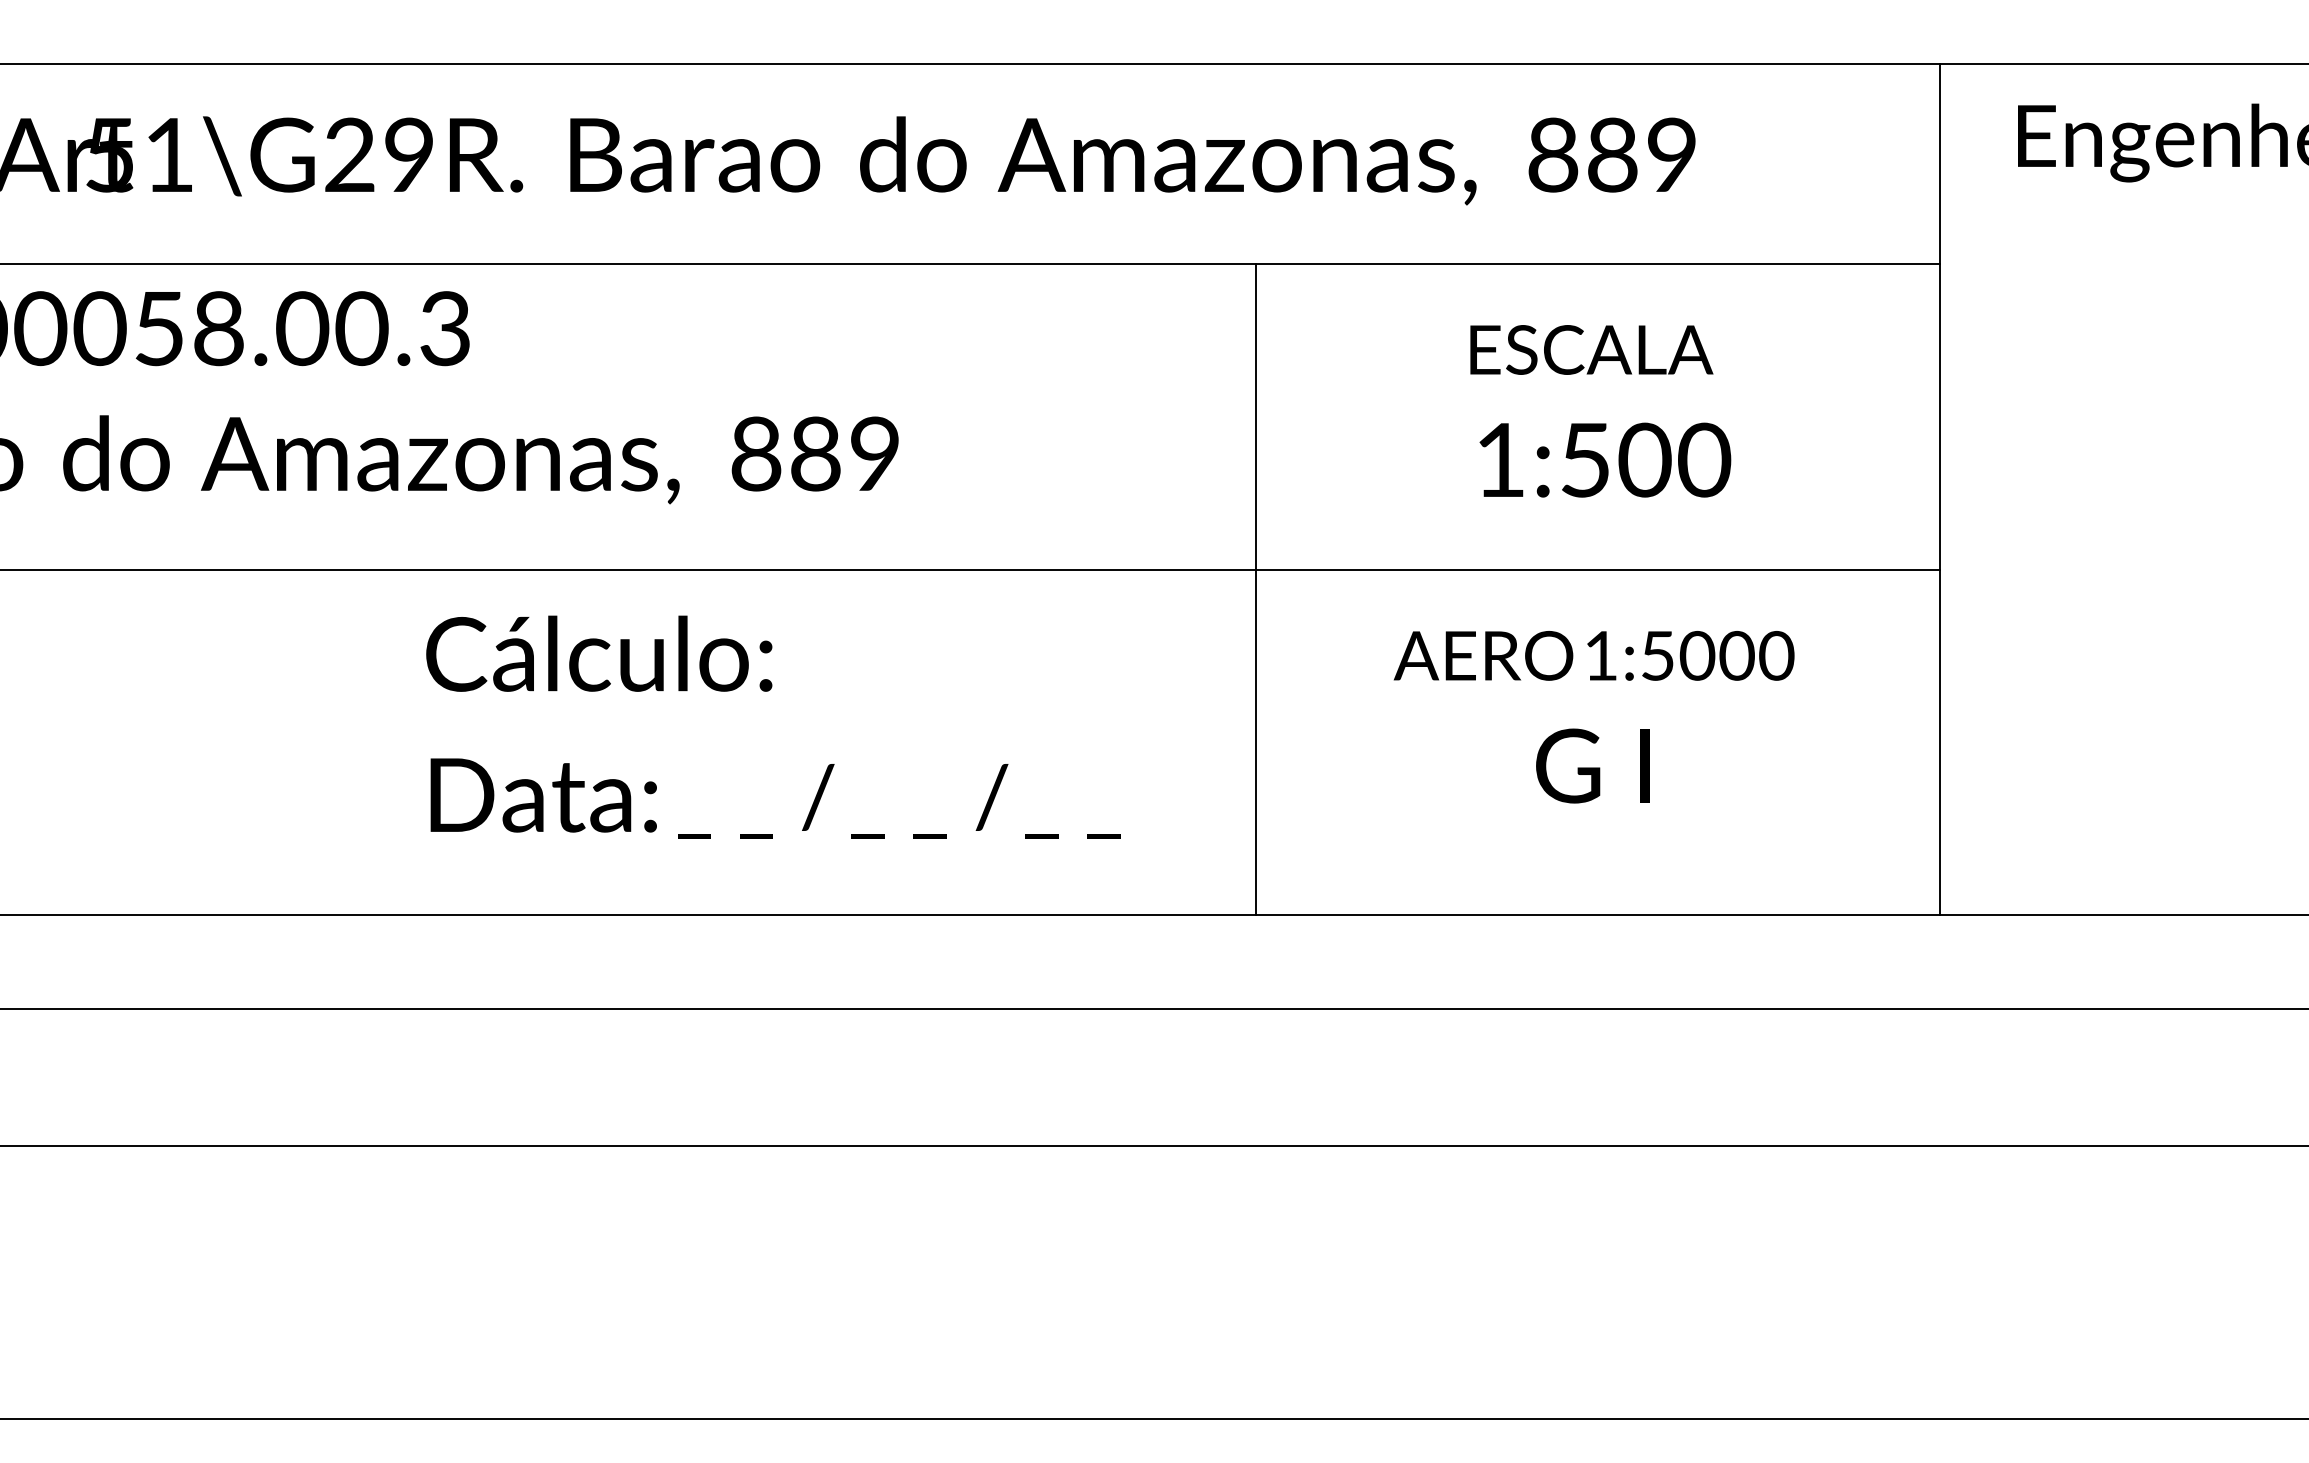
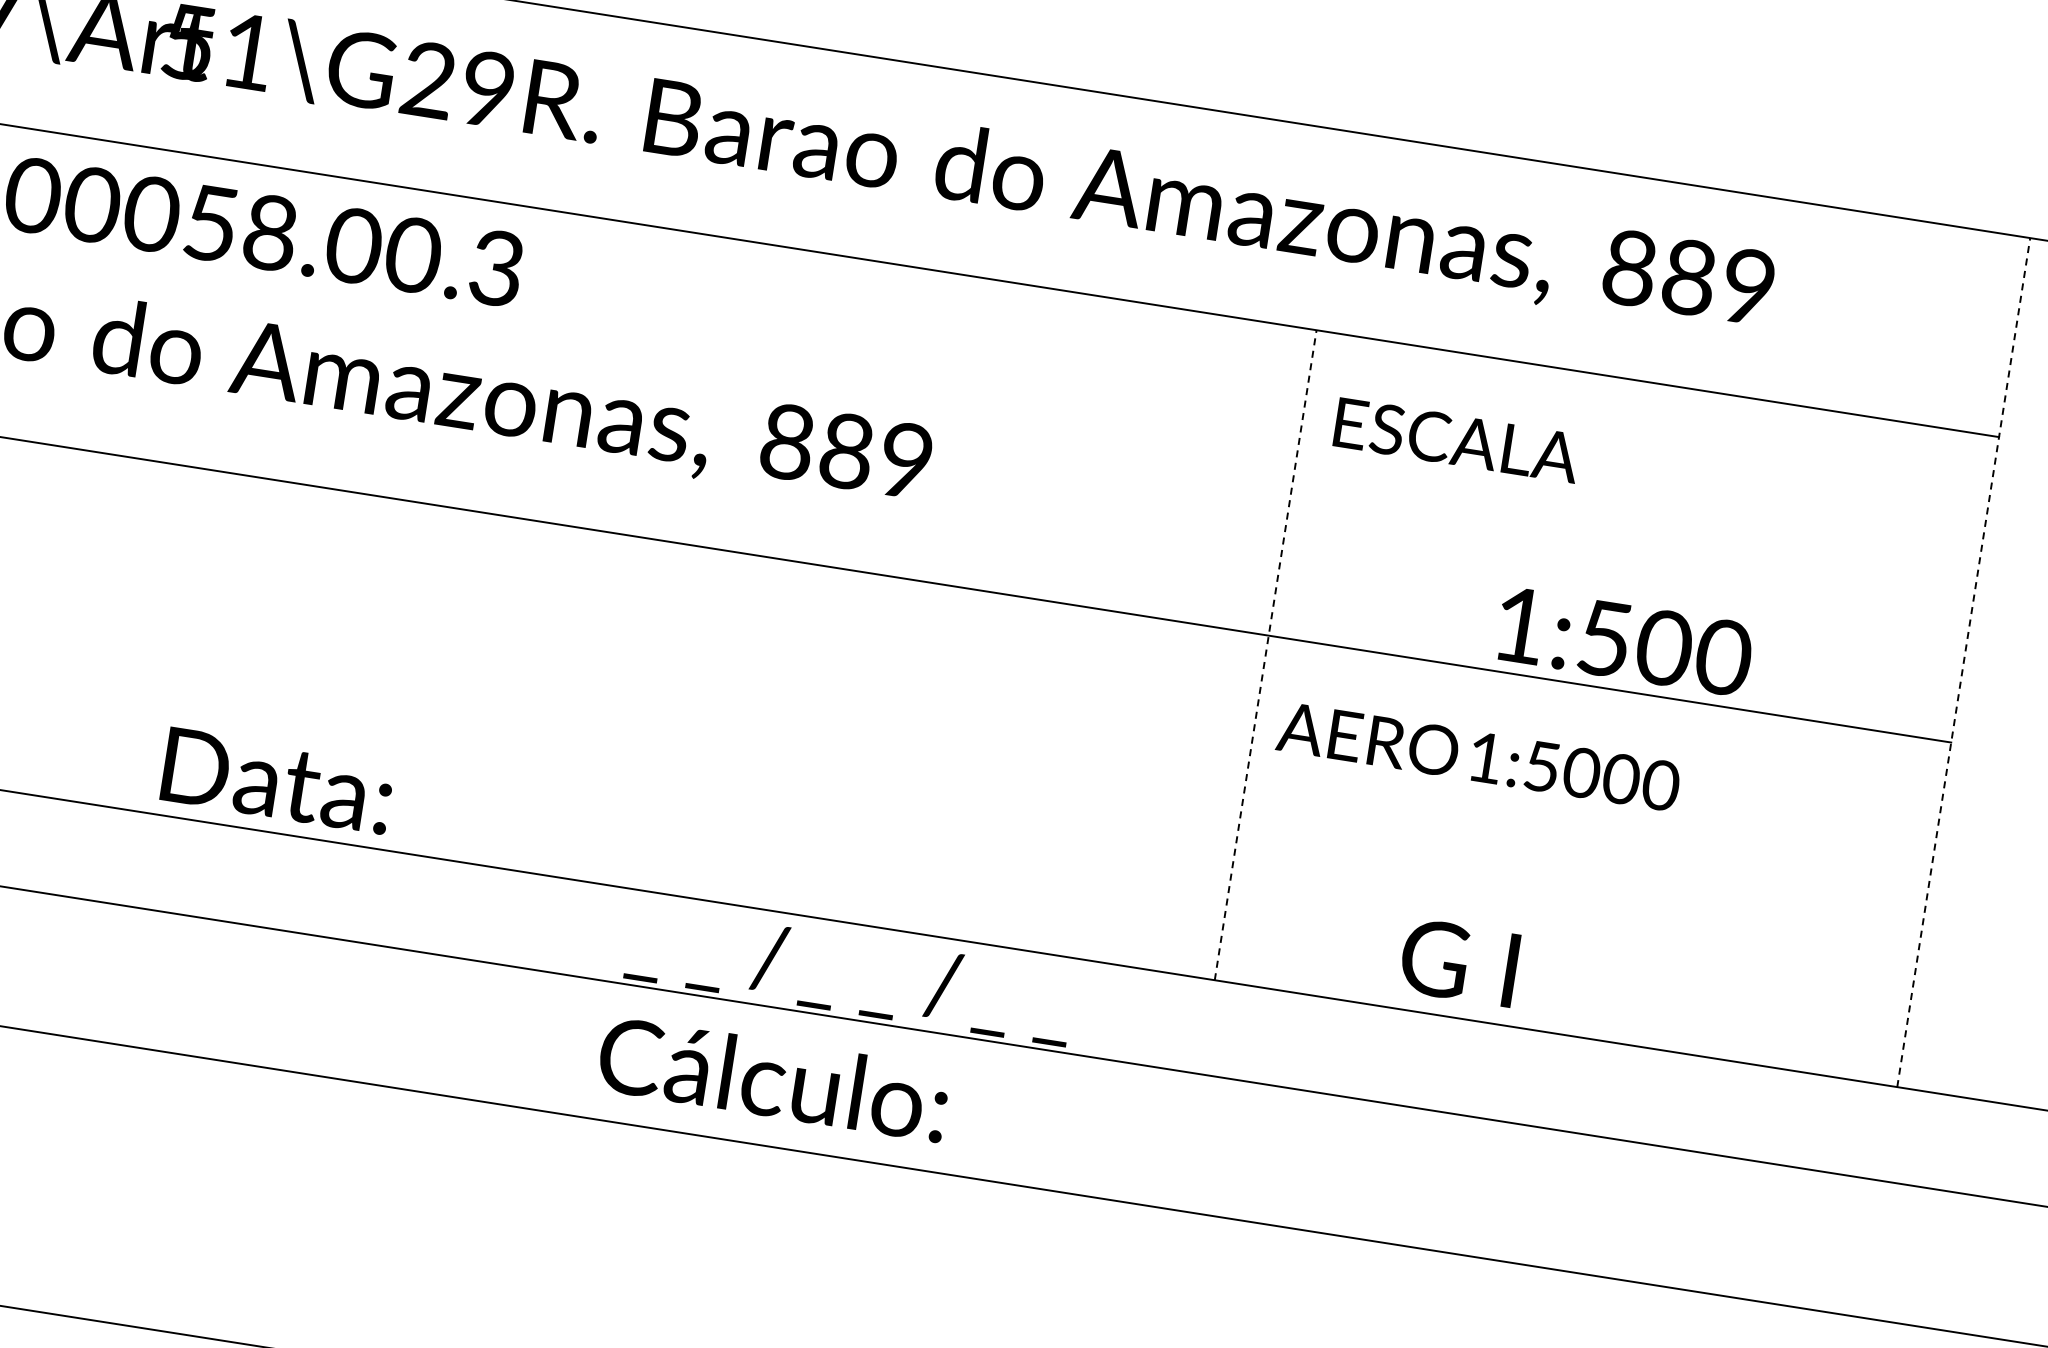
text: (1591, 349) -> (1457, 440), moved
text: (1605, 459) -> (1625, 641), moved
line: (1939, 489) -> (1963, 662), solid -> dashed
line: (1256, 589) -> (1265, 655), solid -> dashed
text: (599, 653) -> (773, 1078), moved
text: (1593, 655) -> (1478, 756), moved
text: (1592, 765) -> (1459, 962), moved
text: (543, 795) -> (277, 781), moved
text: (899, 801) -> (850, 975), moved

